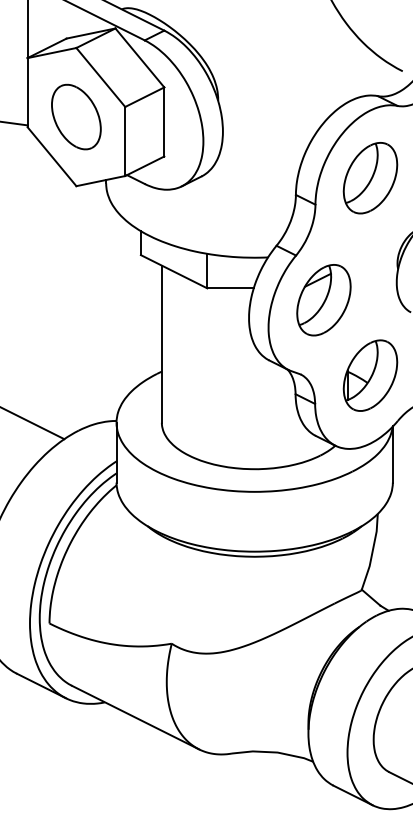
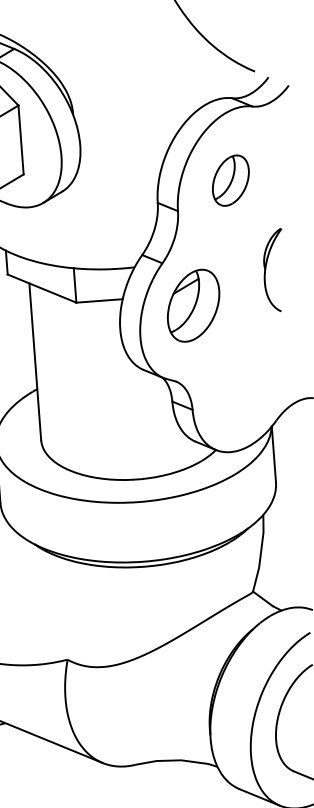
part: (370, 178) -> (230, 180), size x0.7
part: (370, 375) -> (245, 377), removed

